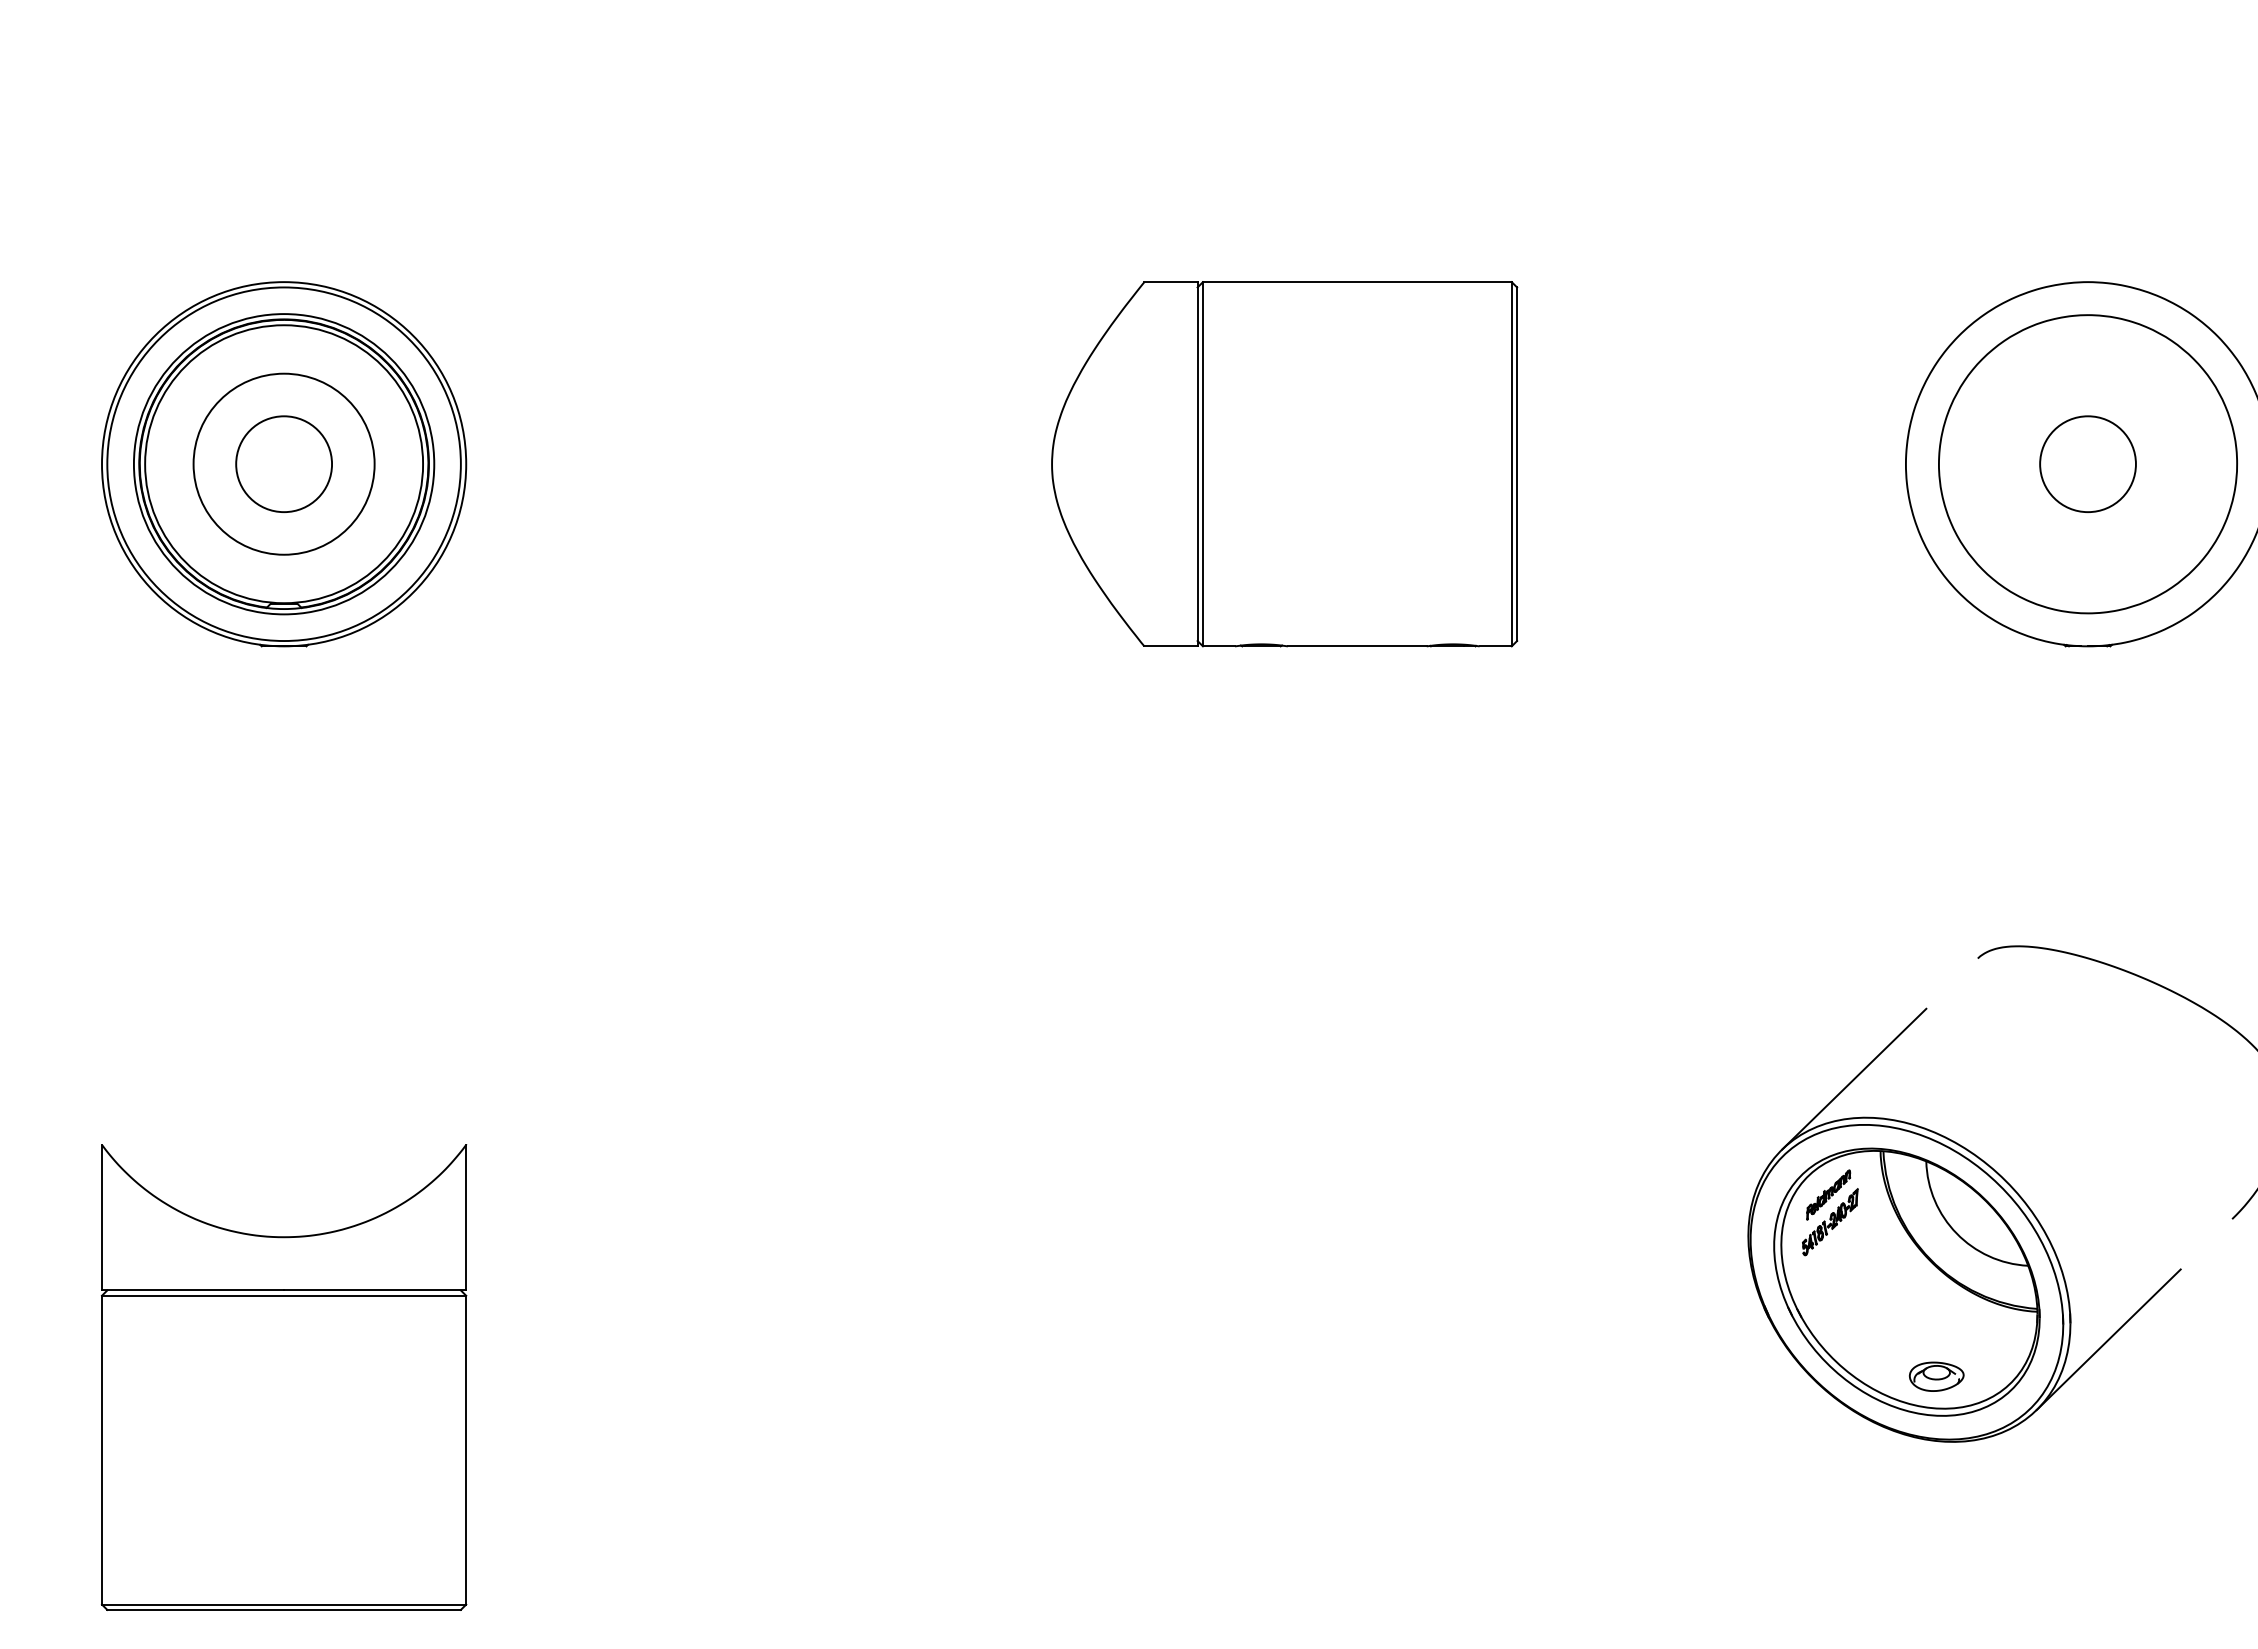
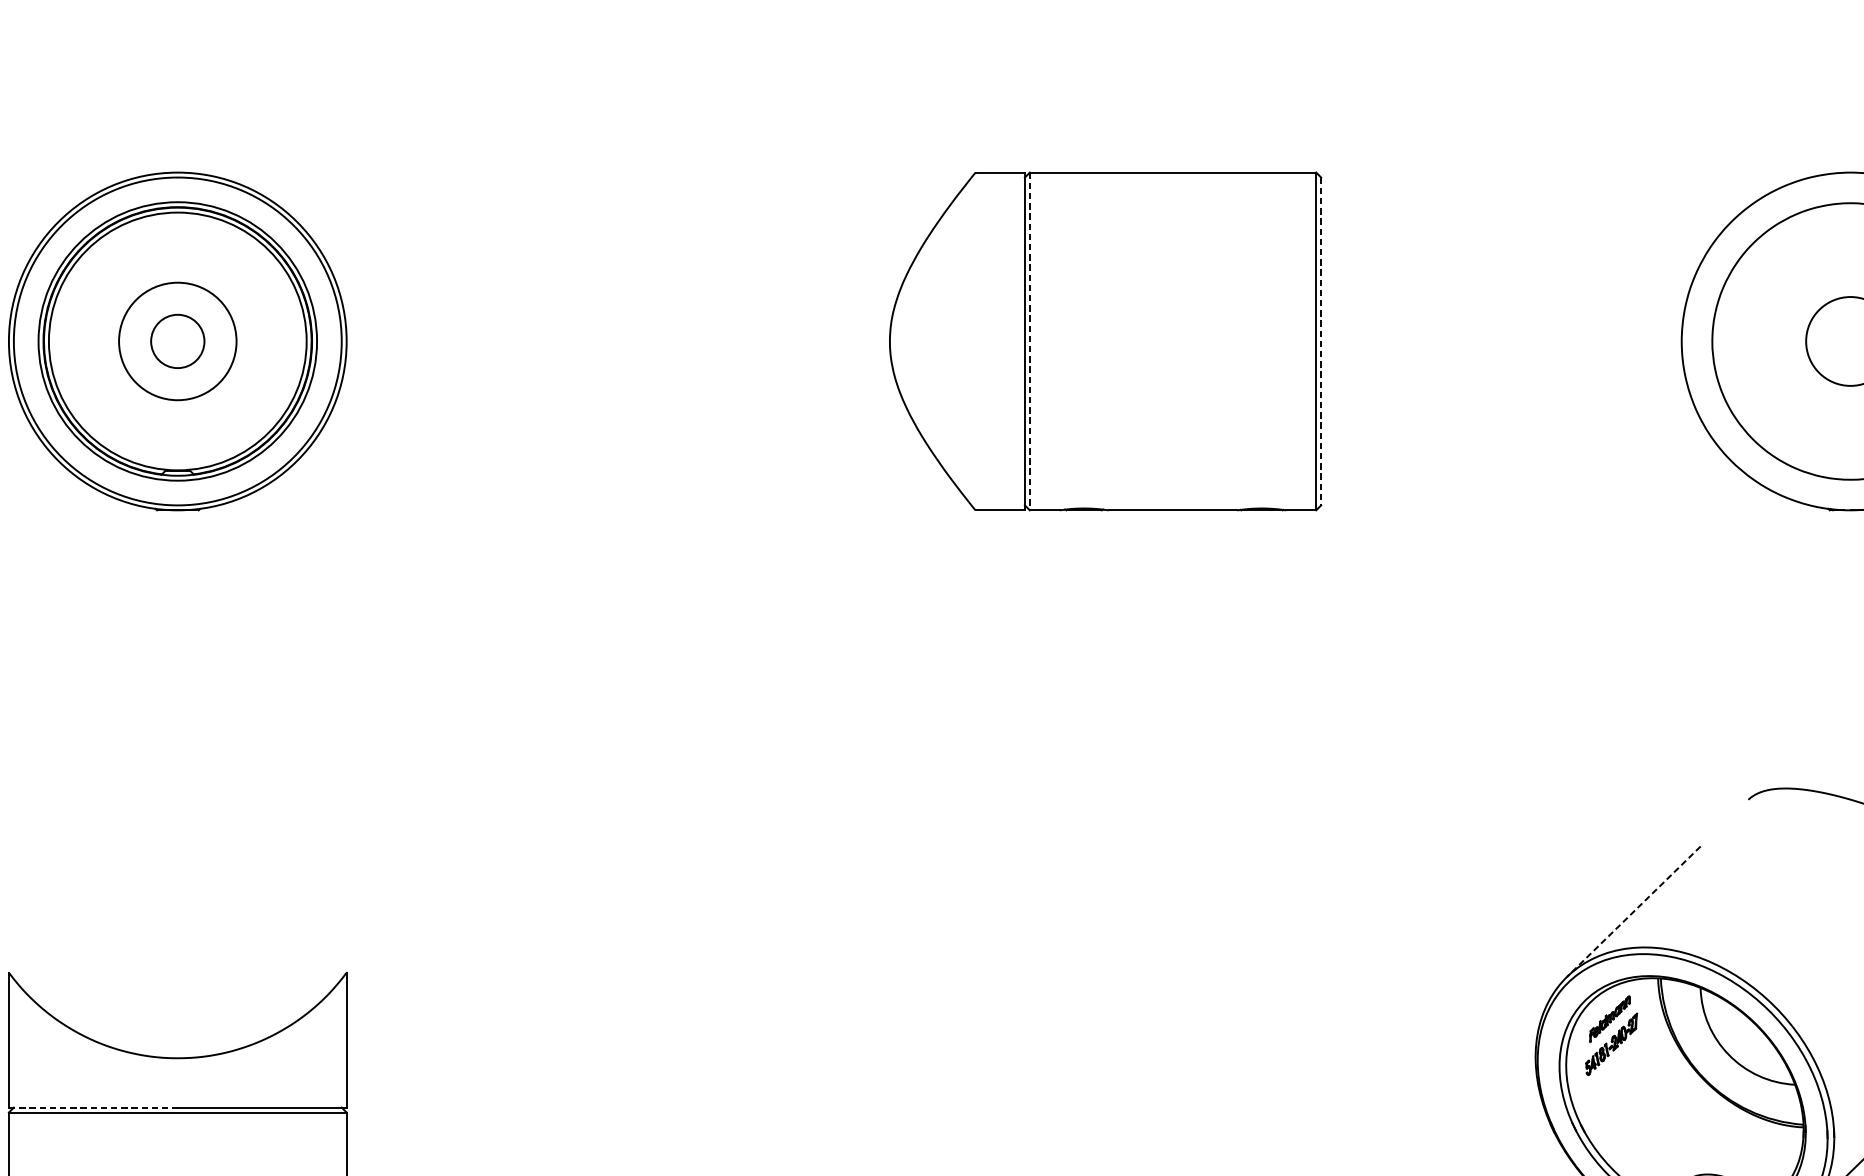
circle: (283, 463) -> (177, 340), size x0.7
circle: (284, 464) -> (178, 341), size x0.6
line: (1202, 464) -> (1029, 341), solid -> dashed
line: (1517, 464) -> (1321, 341), solid -> dashed
line: (1854, 1079) -> (1634, 912), solid -> dashed
line: (193, 1290) -> (93, 1107), solid -> dashed

